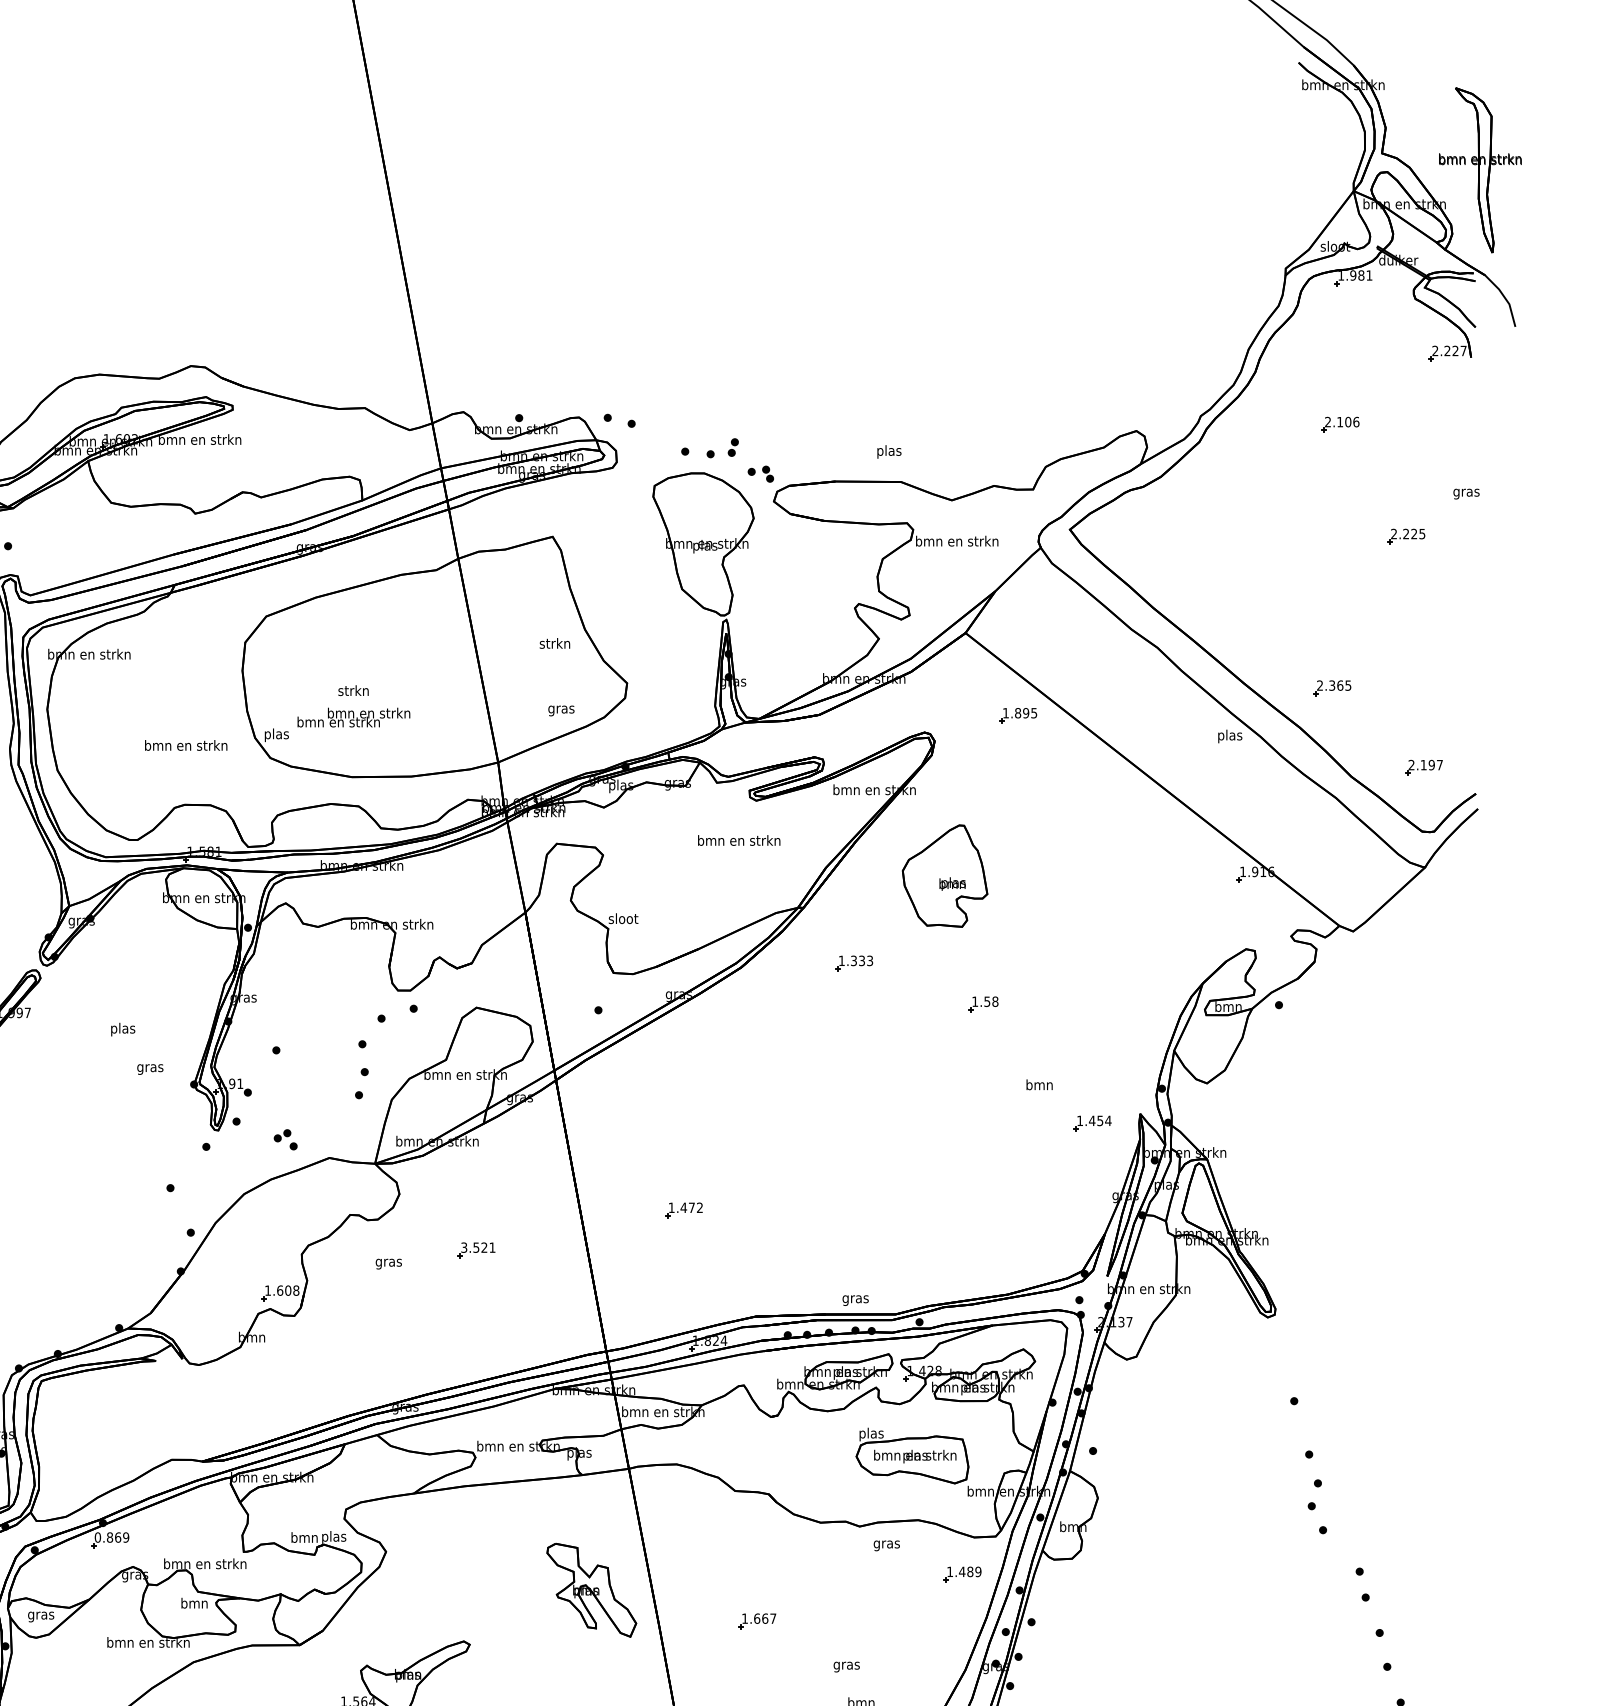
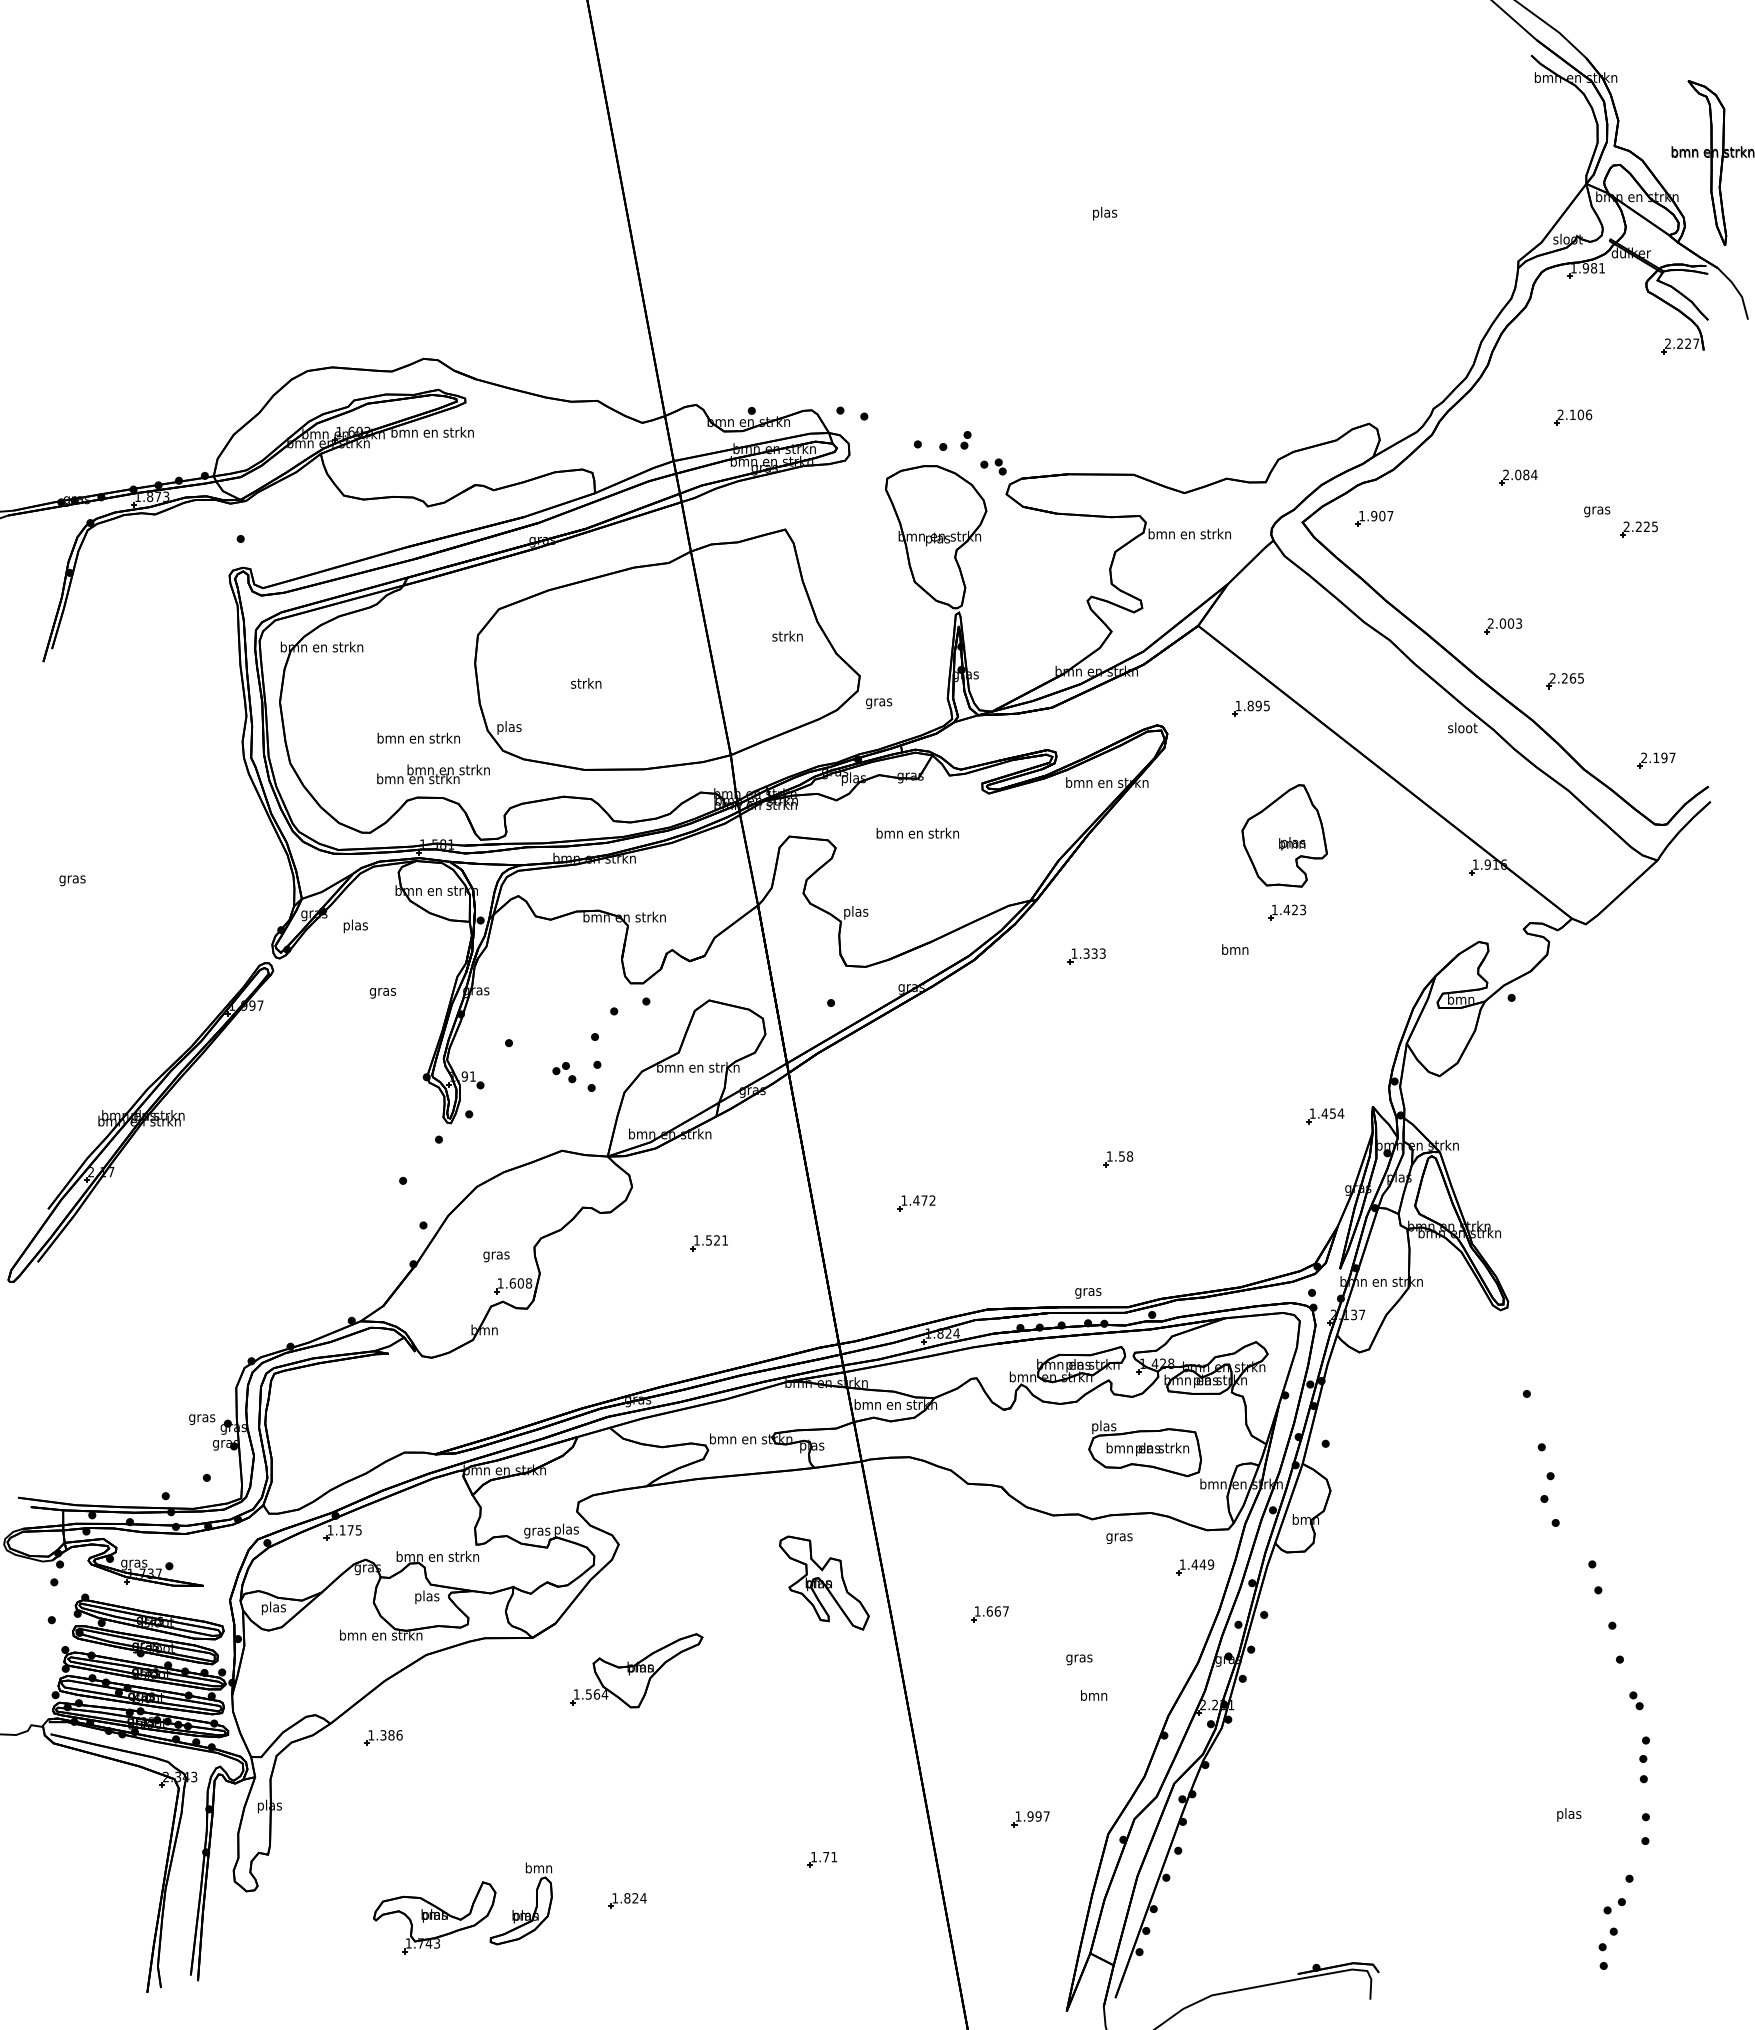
text: (889, 451) -> (1105, 213), moved
part: (1285, 484) -> (1518, 477), added
text: (1466, 493) -> (1597, 511), moved
part: (1141, 525) -> (1374, 518), added
part: (1269, 633) -> (1502, 626), added
text: (1331, 685) -> (1564, 678), 2.365 -> 2.265
text: (561, 710) -> (879, 703), moved
text: (353, 717) -> (433, 774), moved
text: (1229, 736) -> (1462, 729), plas -> sloot
text: (738, 839) -> (917, 832), moved
part: (944, 875) -> (1284, 835), moved
text: (622, 919) -> (855, 912), sloot -> plas
part: (1054, 919) -> (1287, 912), added
part: (983, 1004) -> (1118, 1159), moved
text: (122, 1029) -> (355, 926), moved
text: (149, 1069) -> (382, 993), moved
text: (1039, 1084) -> (1235, 949), moved
part: (285, 1139) -> (564, 1072), moved
text: (463, 1247) -> (696, 1240), 3.521 -> 1.521
text: (388, 1263) -> (496, 1256), moved
text: (111, 1537) -> (344, 1530), 0.869 -> 1.175
text: (304, 1538) -> (537, 1531), bmn -> gras
text: (969, 1571) -> (1202, 1564), 1.489 -> 1.449
text: (194, 1604) -> (427, 1597), bmn -> plas
text: (40, 1615) -> (273, 1608), gras -> plas

